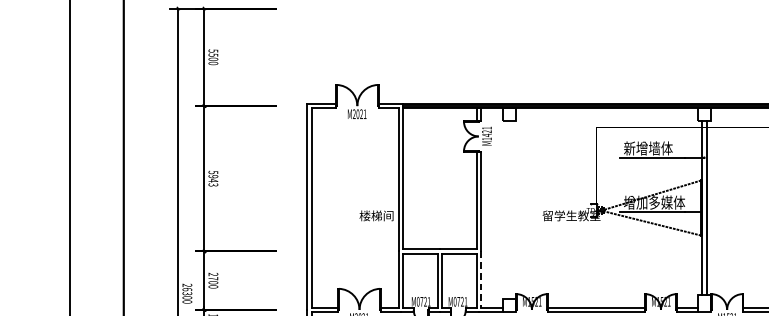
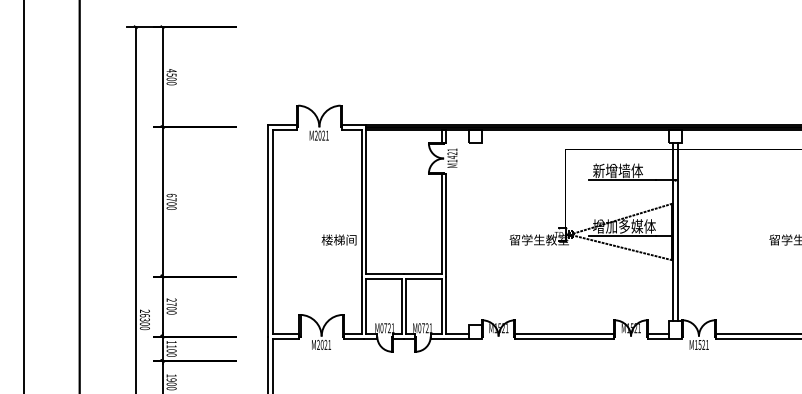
text: (213, 50) -> (171, 70), 5500 -> 4500
text: (213, 178) -> (171, 201), 5943 -> 6700
line: (481, 279) -> (446, 305), dashed -> solid

